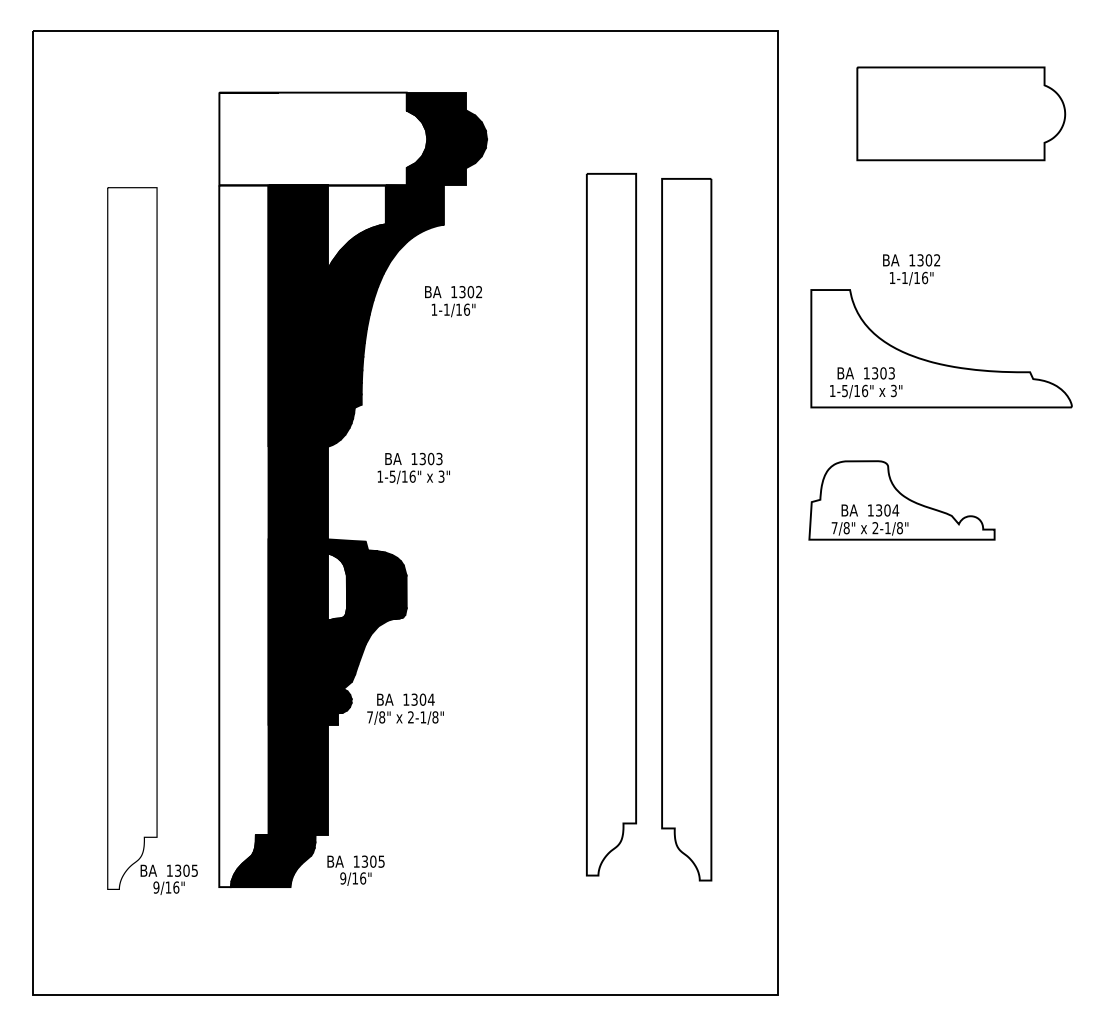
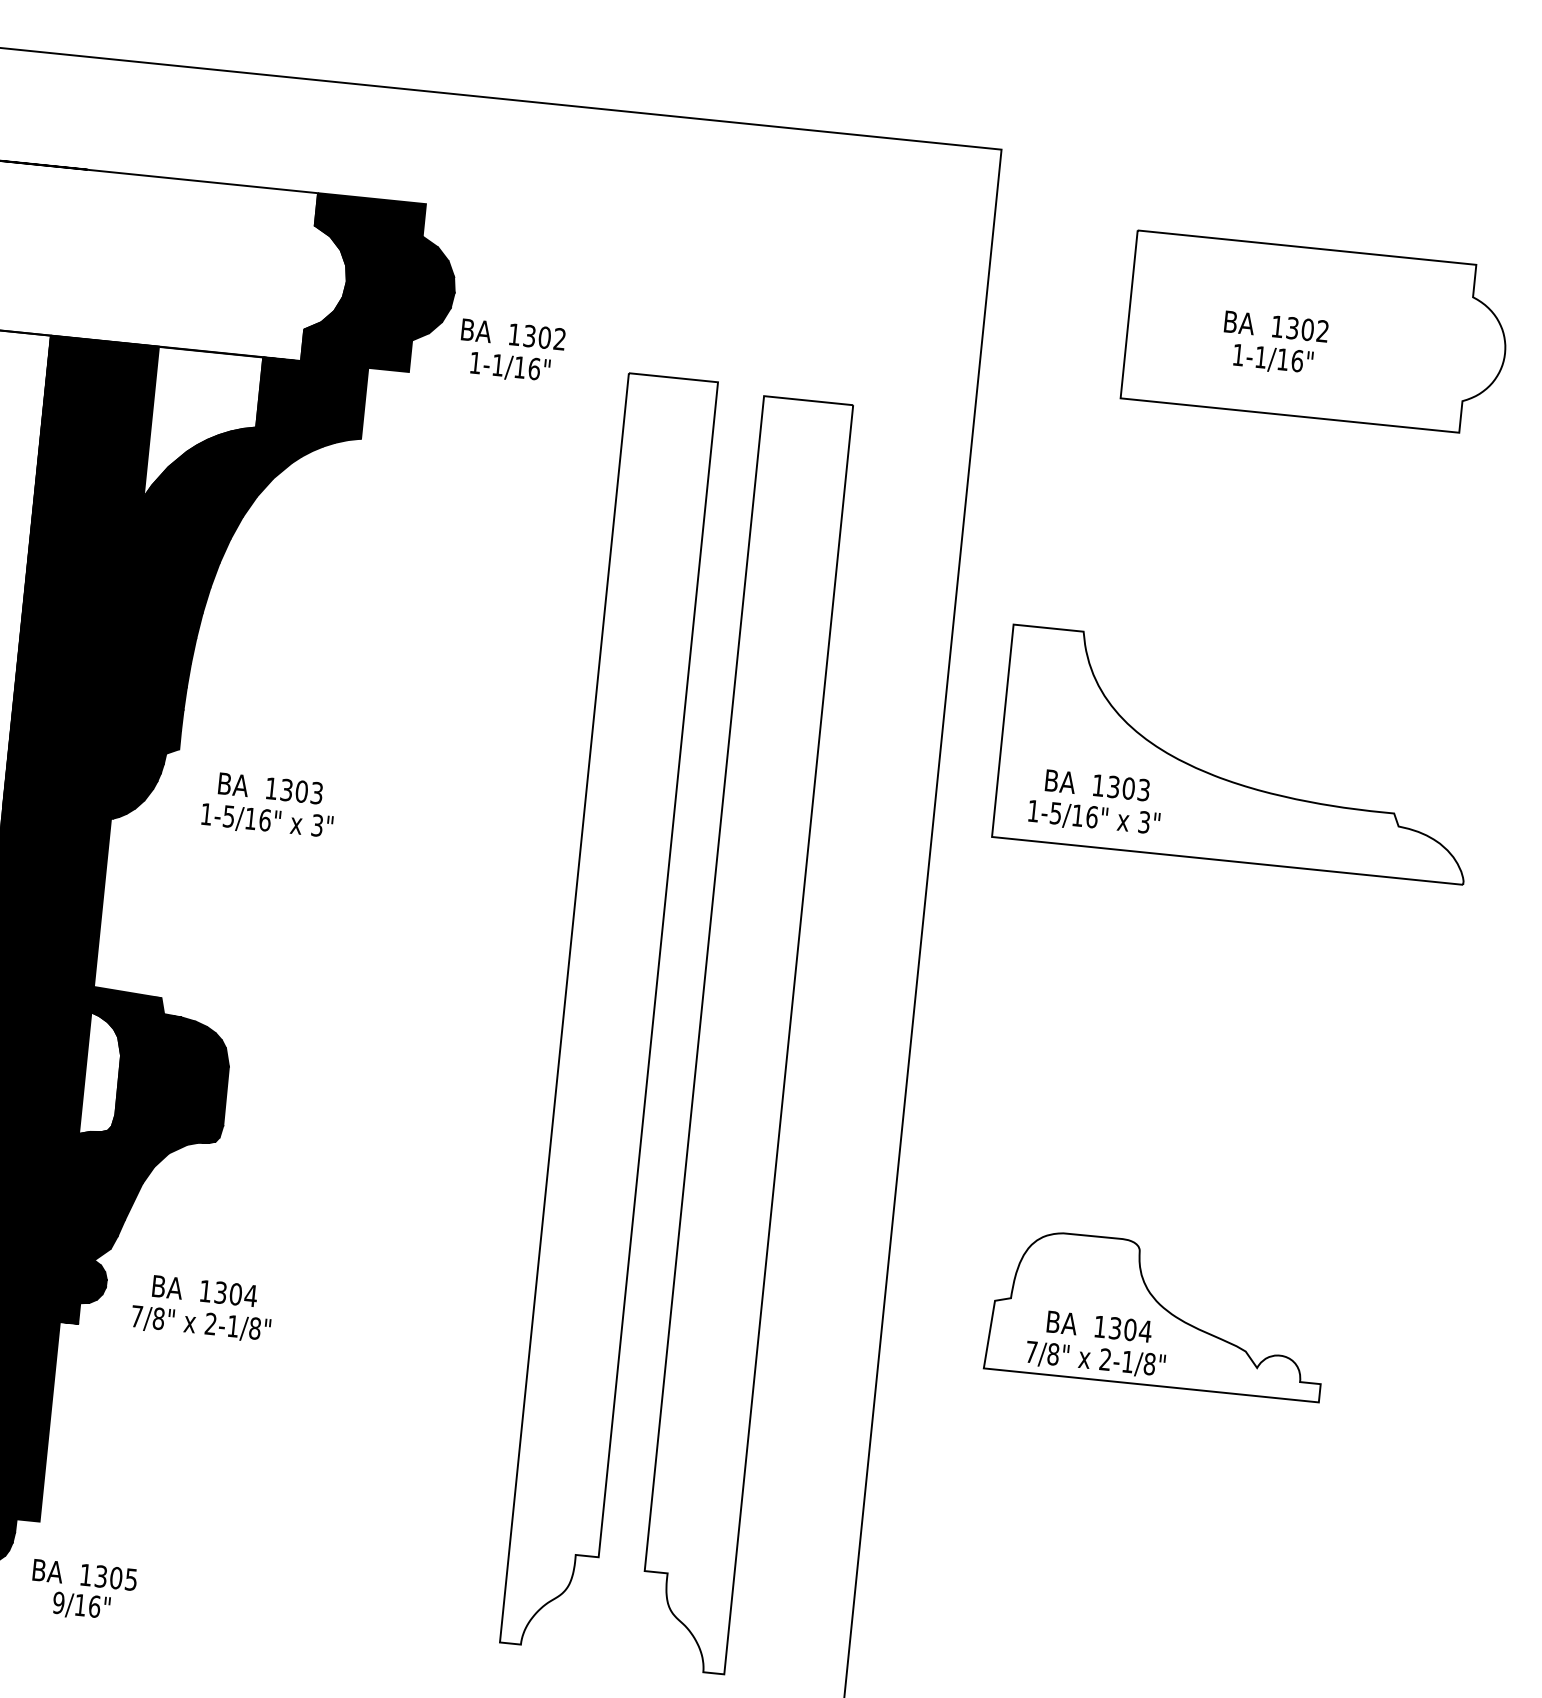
text: (911, 269) -> (1274, 343), moved
text: (453, 301) -> (511, 351), moved
text: (413, 468) -> (268, 805), moved
part: (901, 500) -> (1157, 1314), moved

